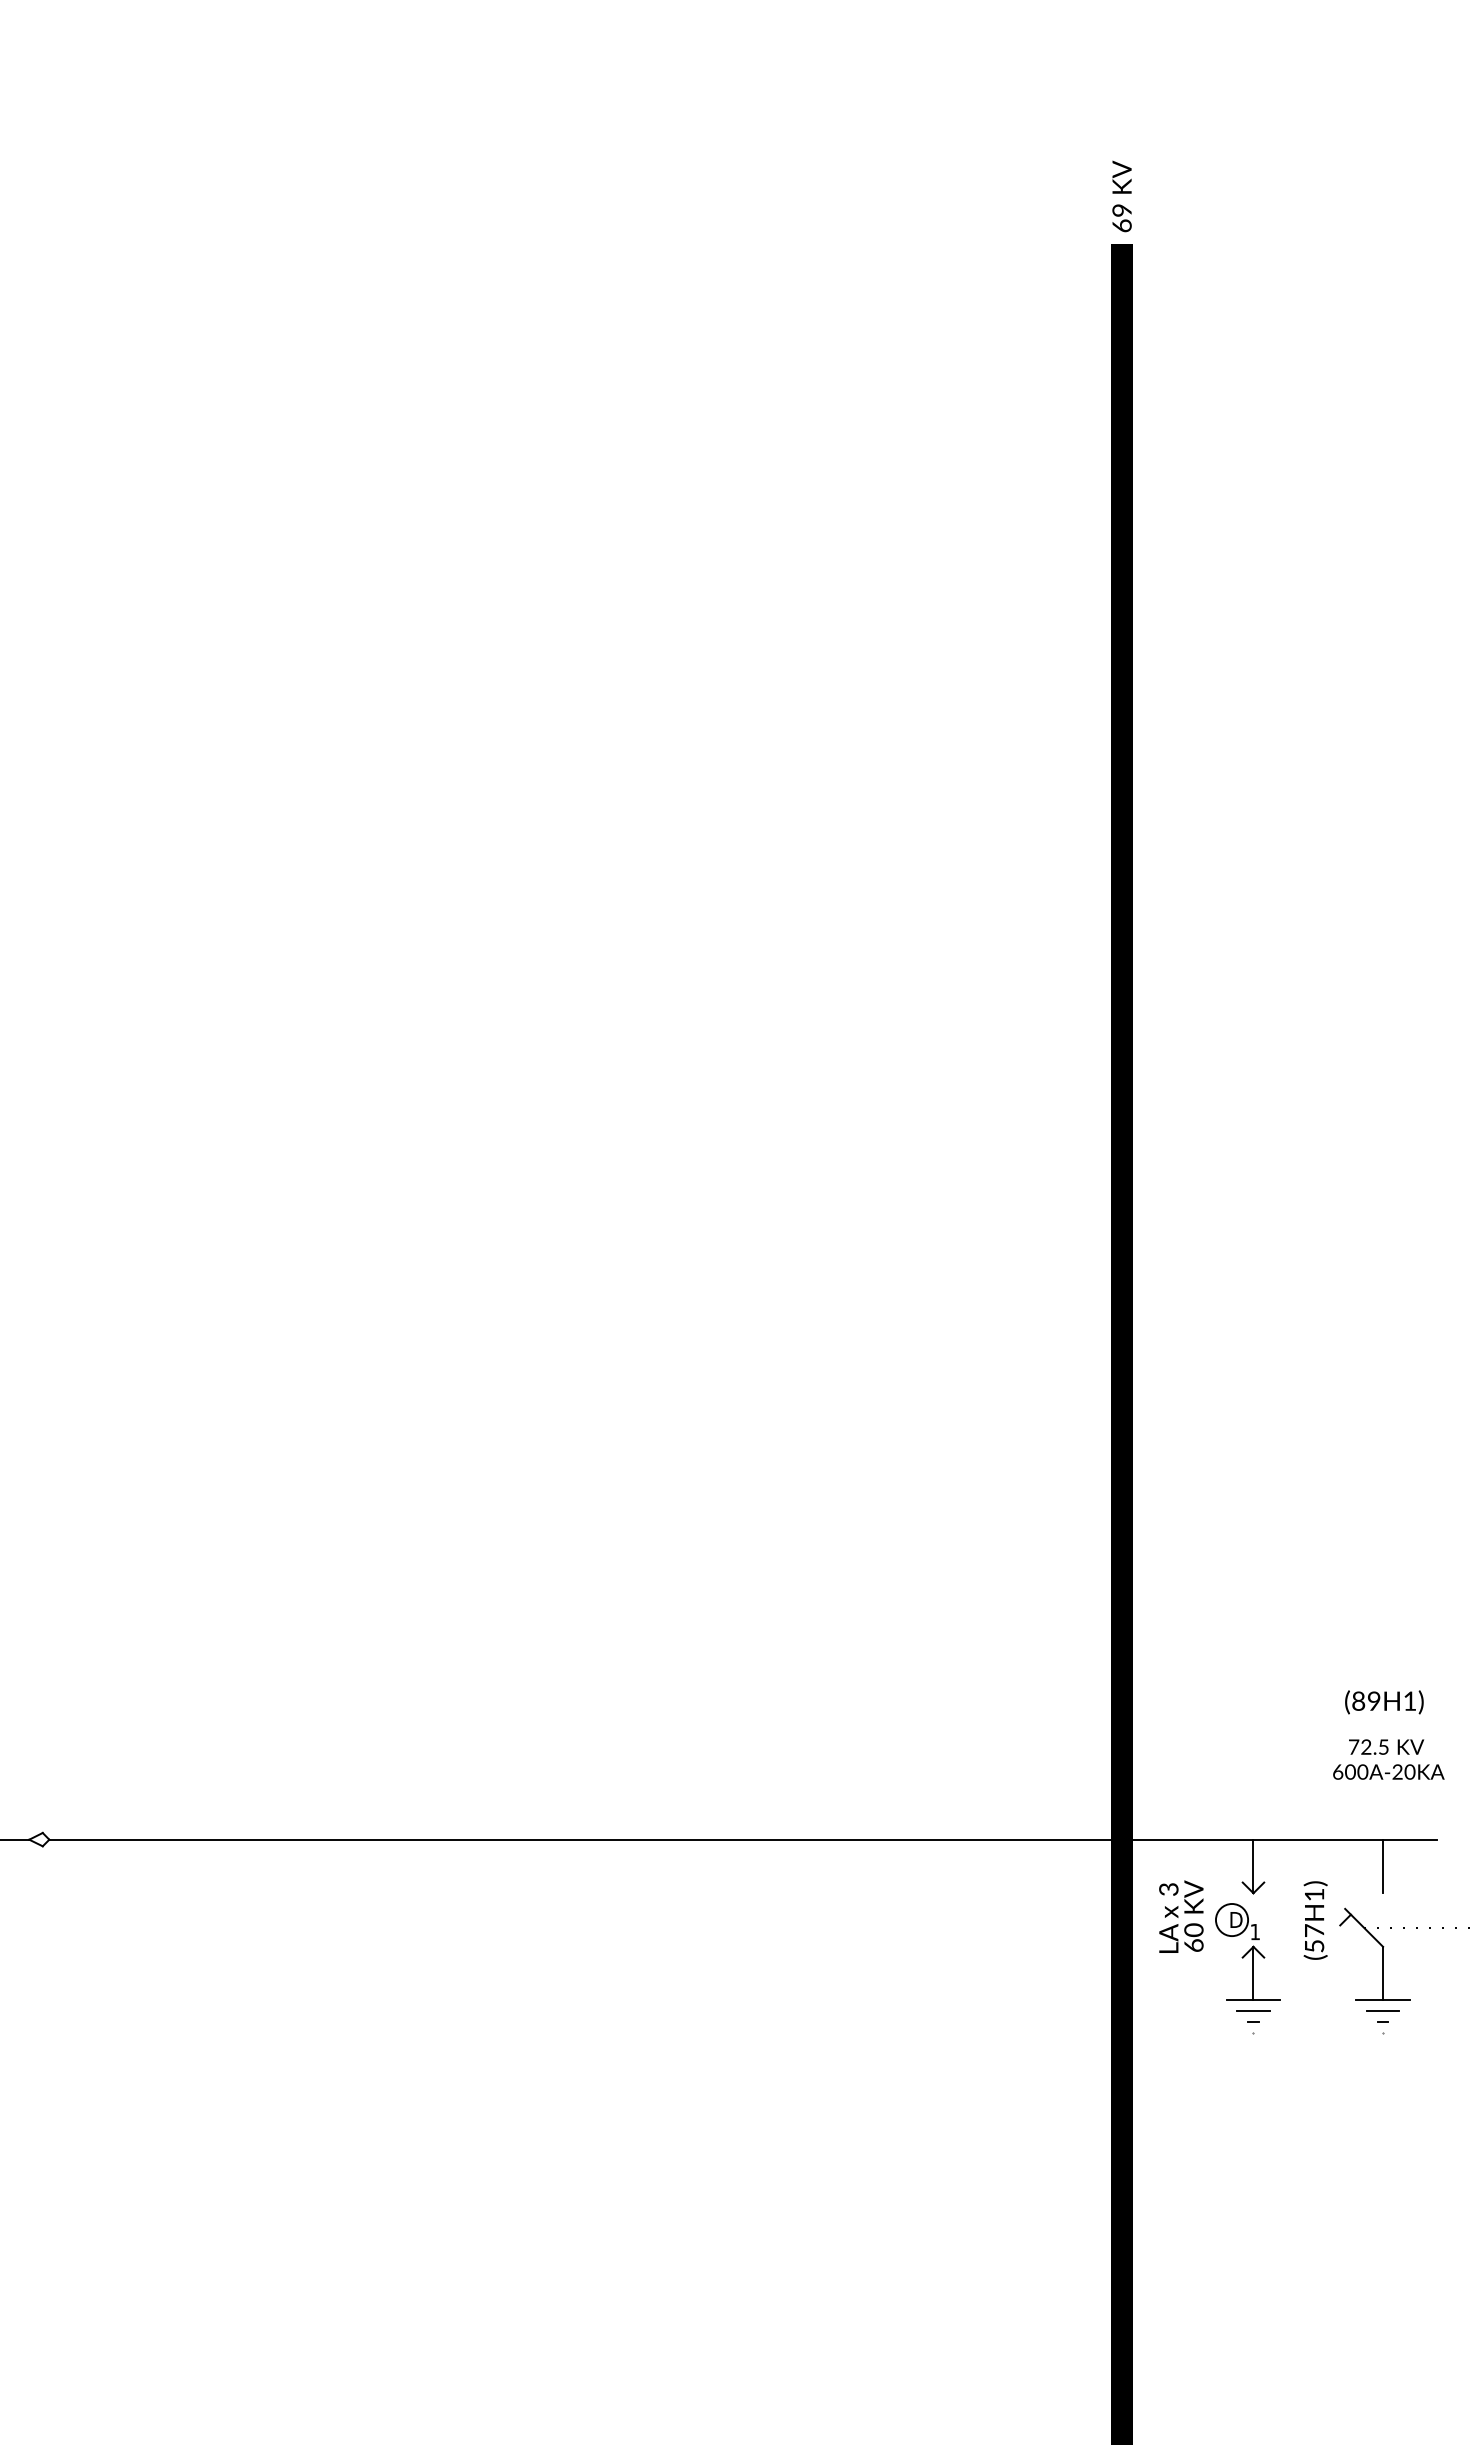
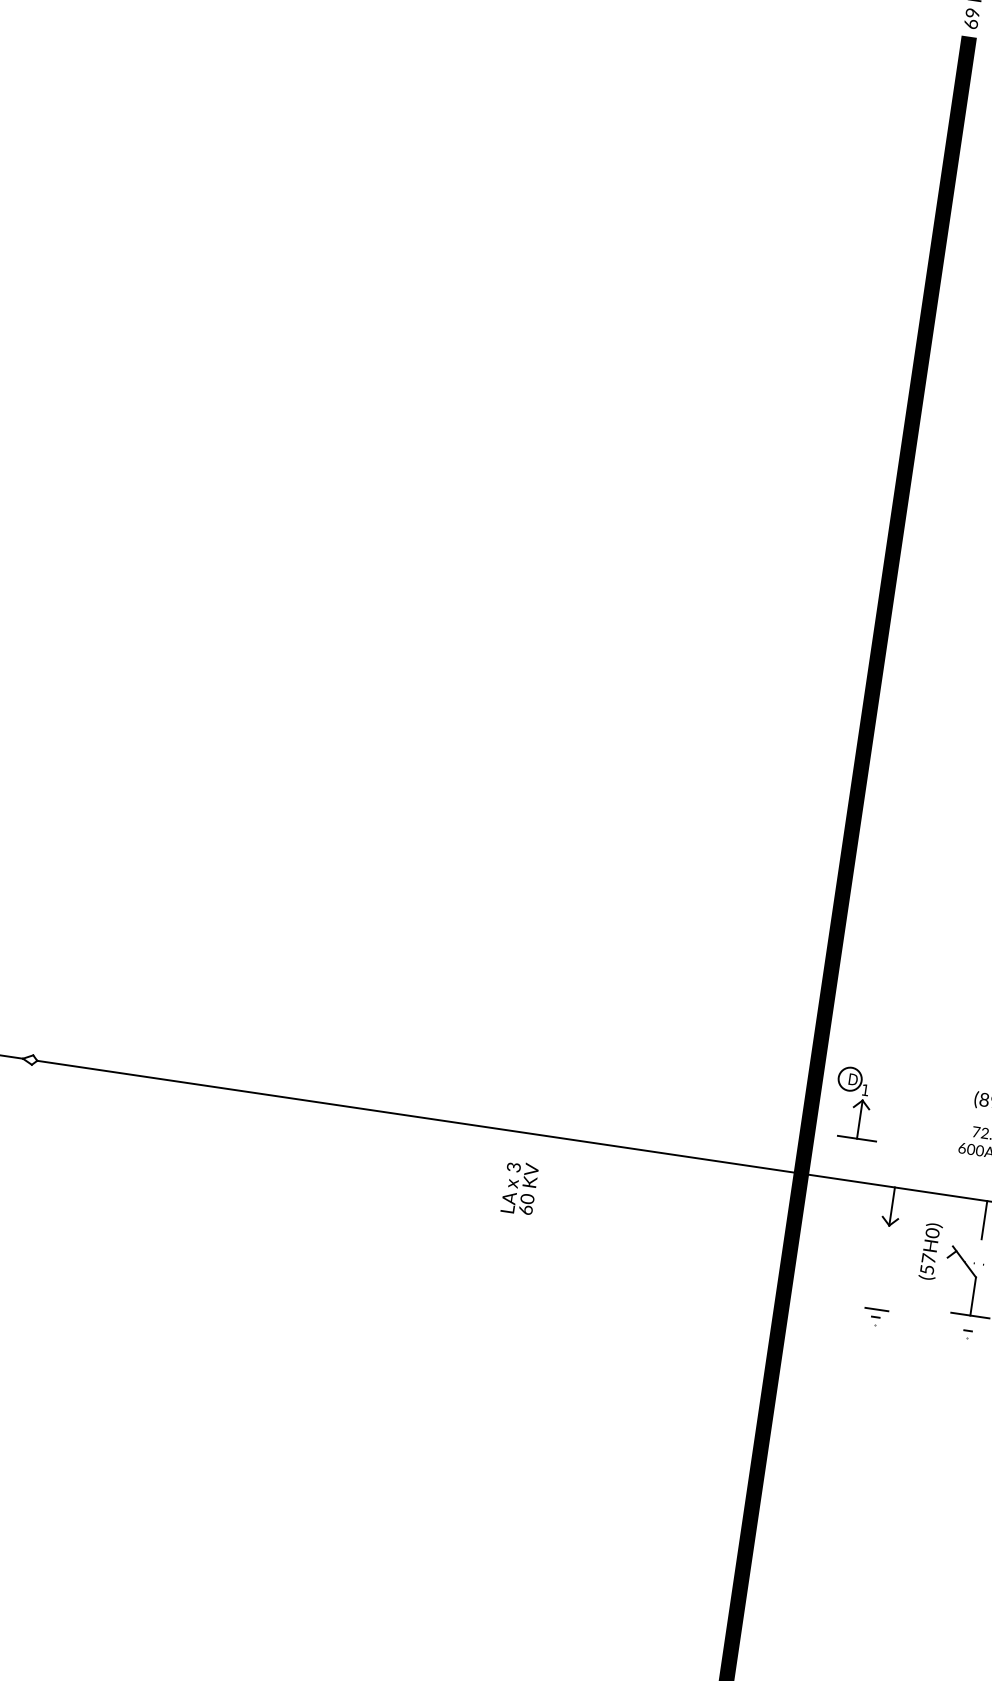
text: (1314, 1894) -> (932, 1232), (57H1) -> (57H0)
text: (1181, 1916) -> (520, 1187), moved
part: (1247, 1951) -> (857, 1103), moved
line: (1383, 2011) -> (969, 1323), removed

